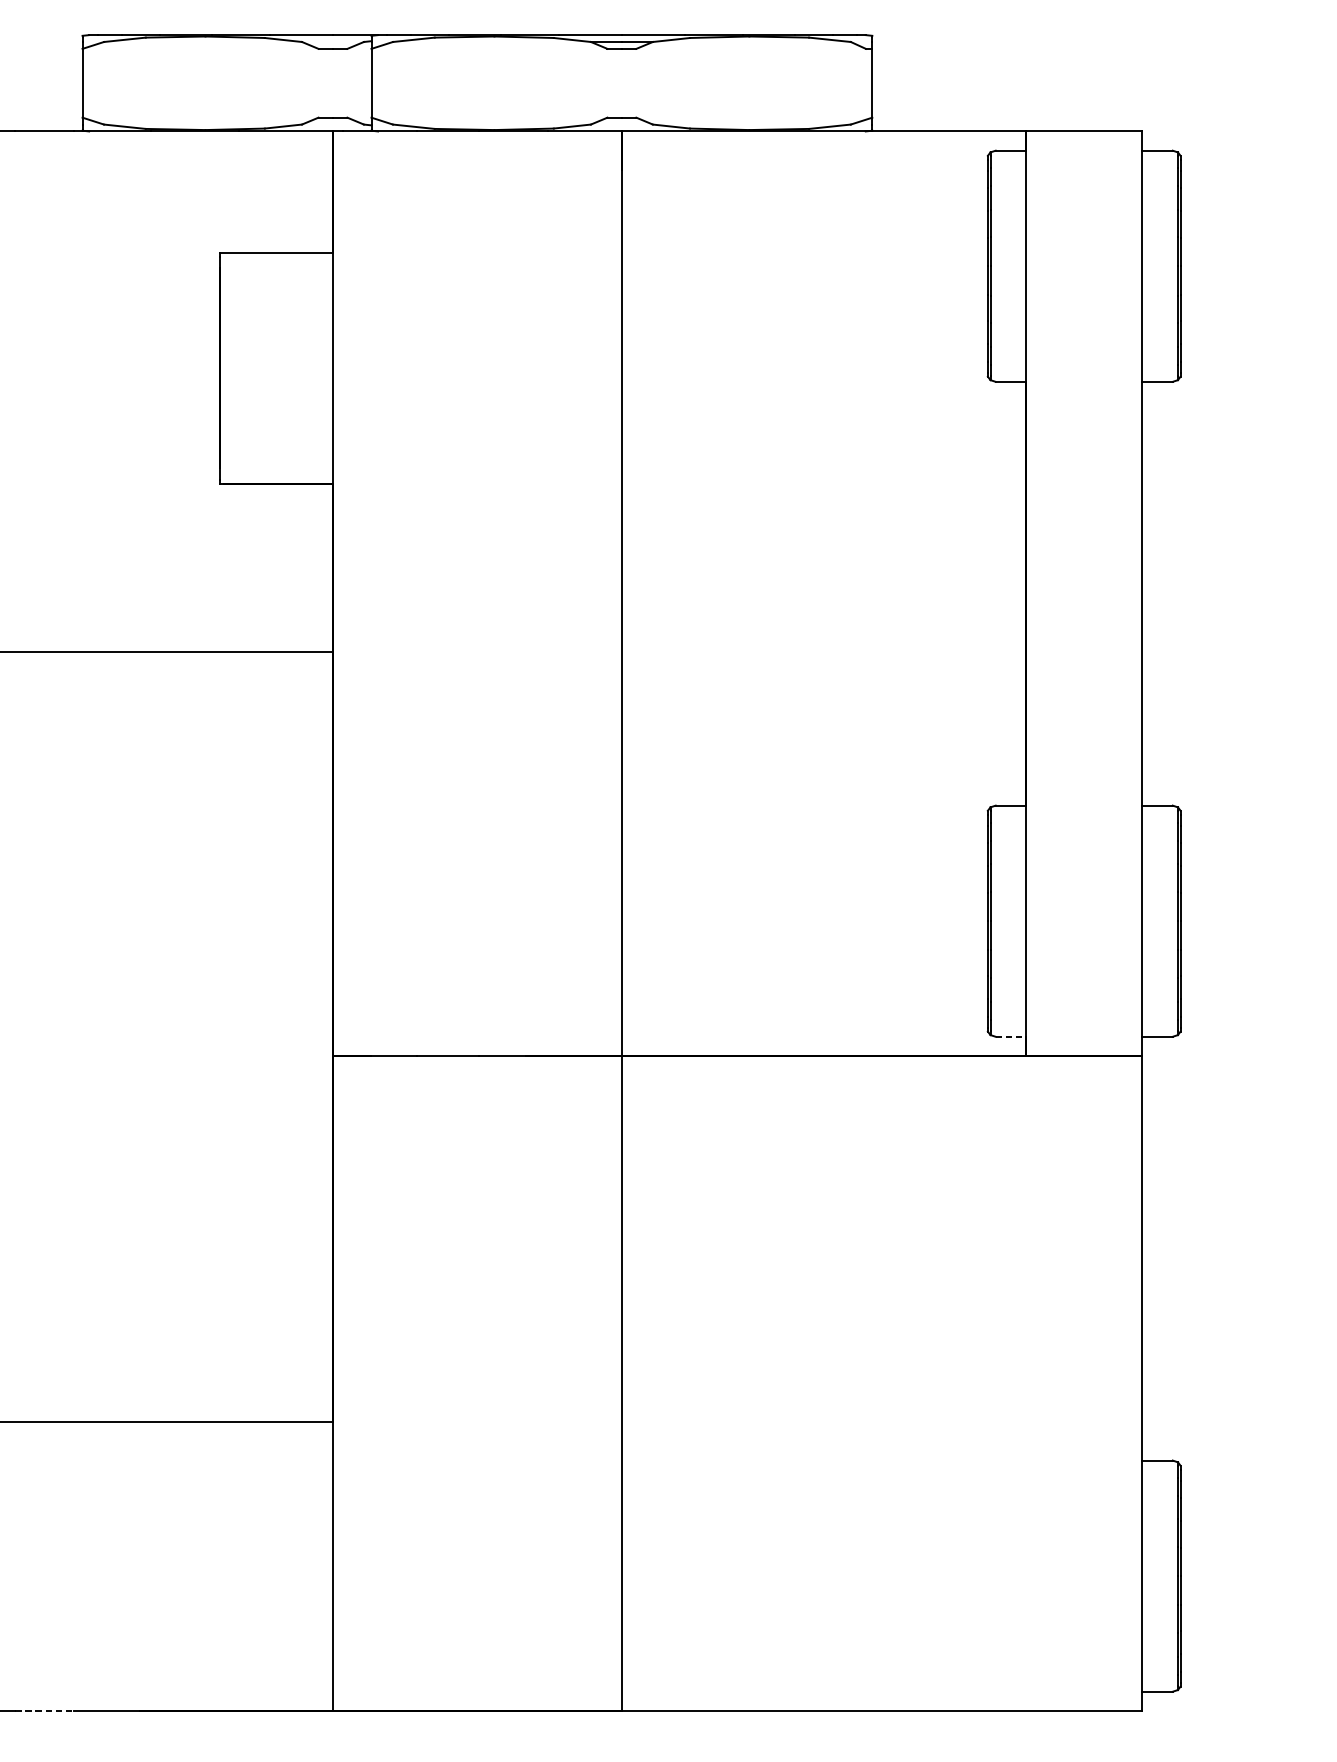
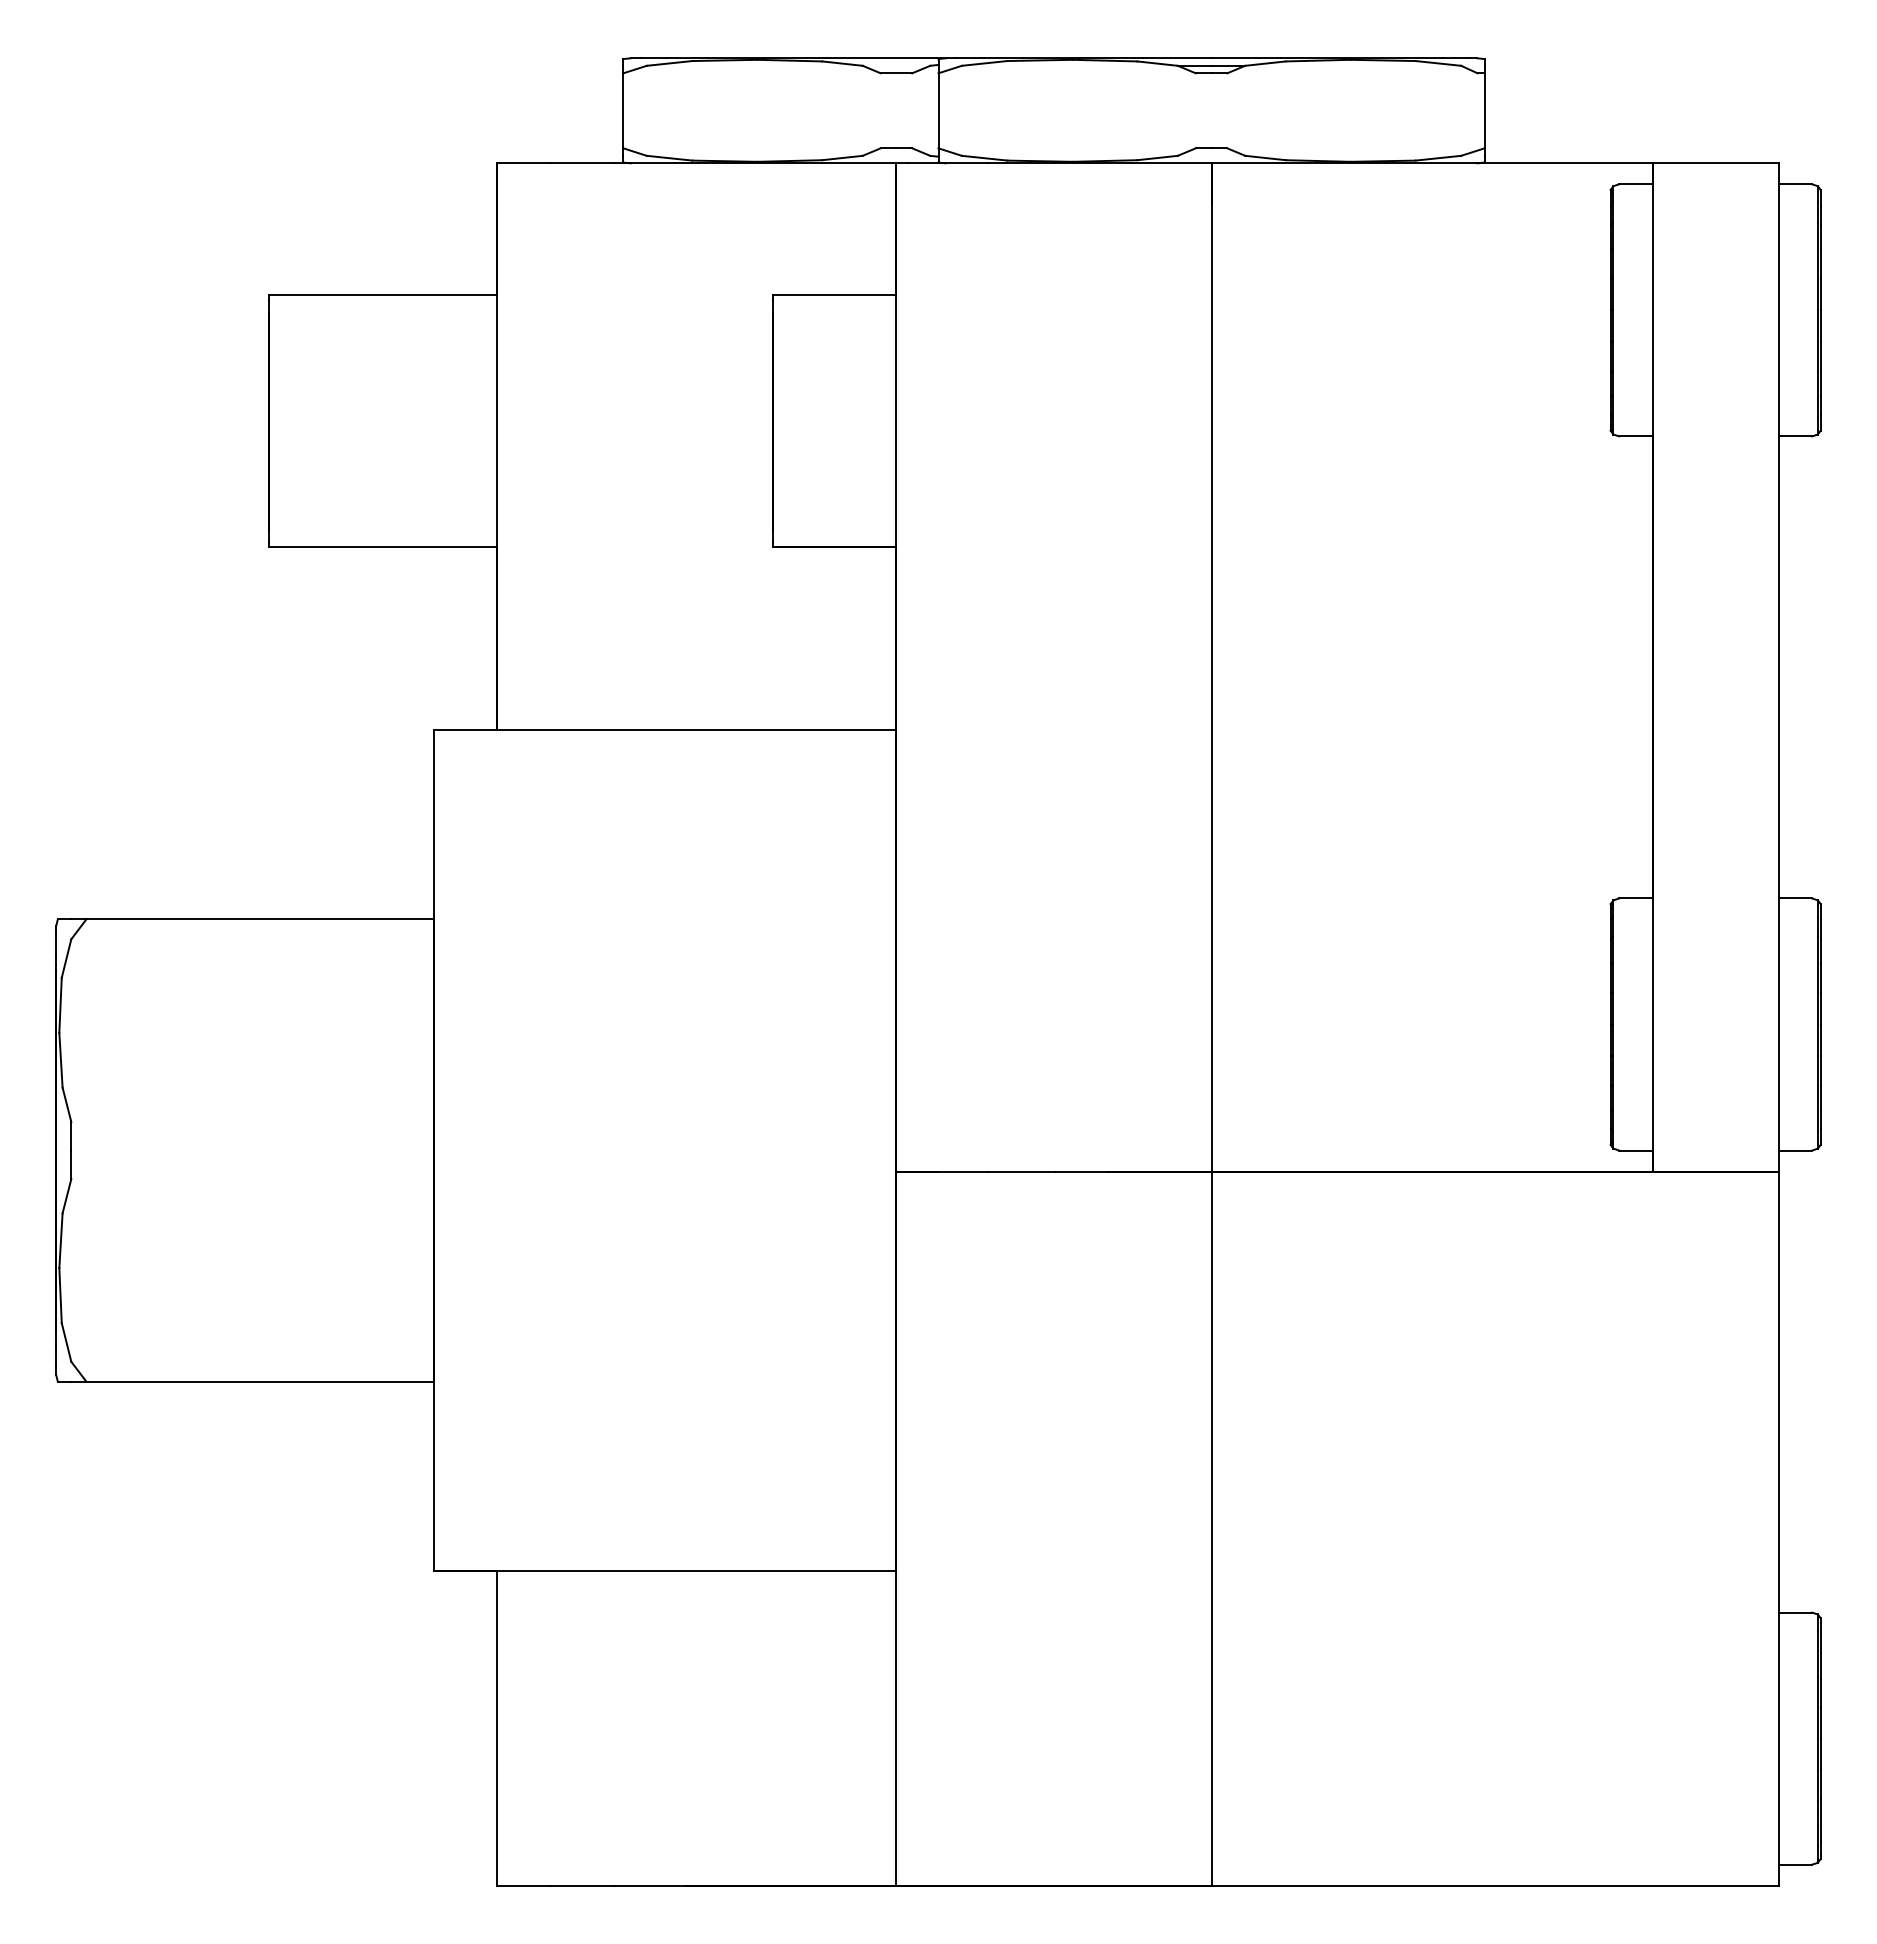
line: (1010, 1036) -> (1635, 1150), dashed -> solid
line: (45, 1710) -> (582, 1885), dashed -> solid

